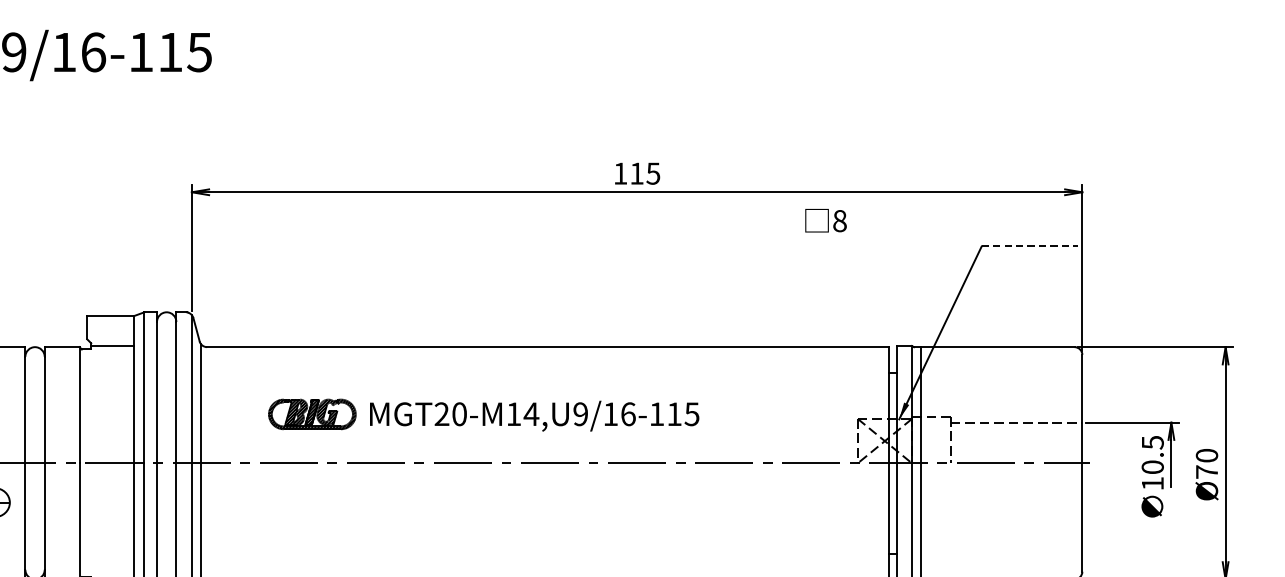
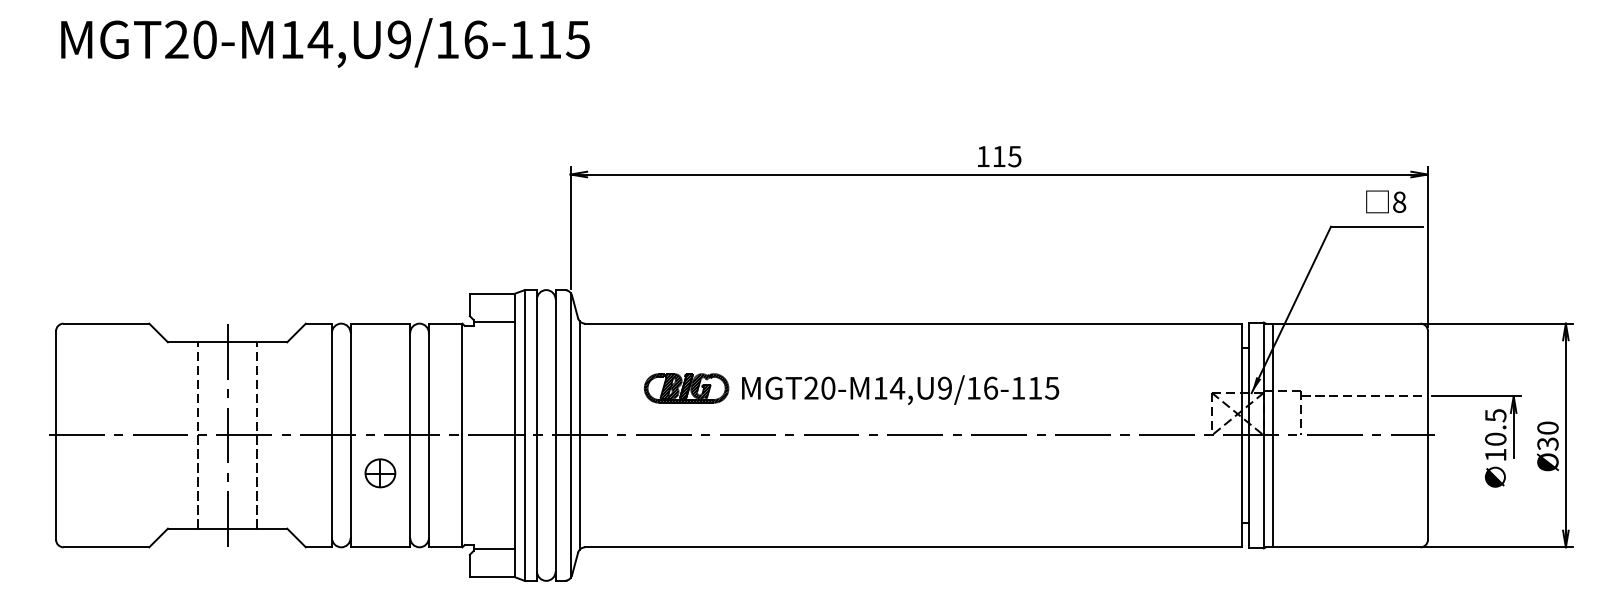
text: (826, 220) -> (1386, 201), moved
line: (1029, 246) -> (1377, 226), dashed -> solid
text: (1206, 471) -> (1547, 443), Ø70 -> Ø30

